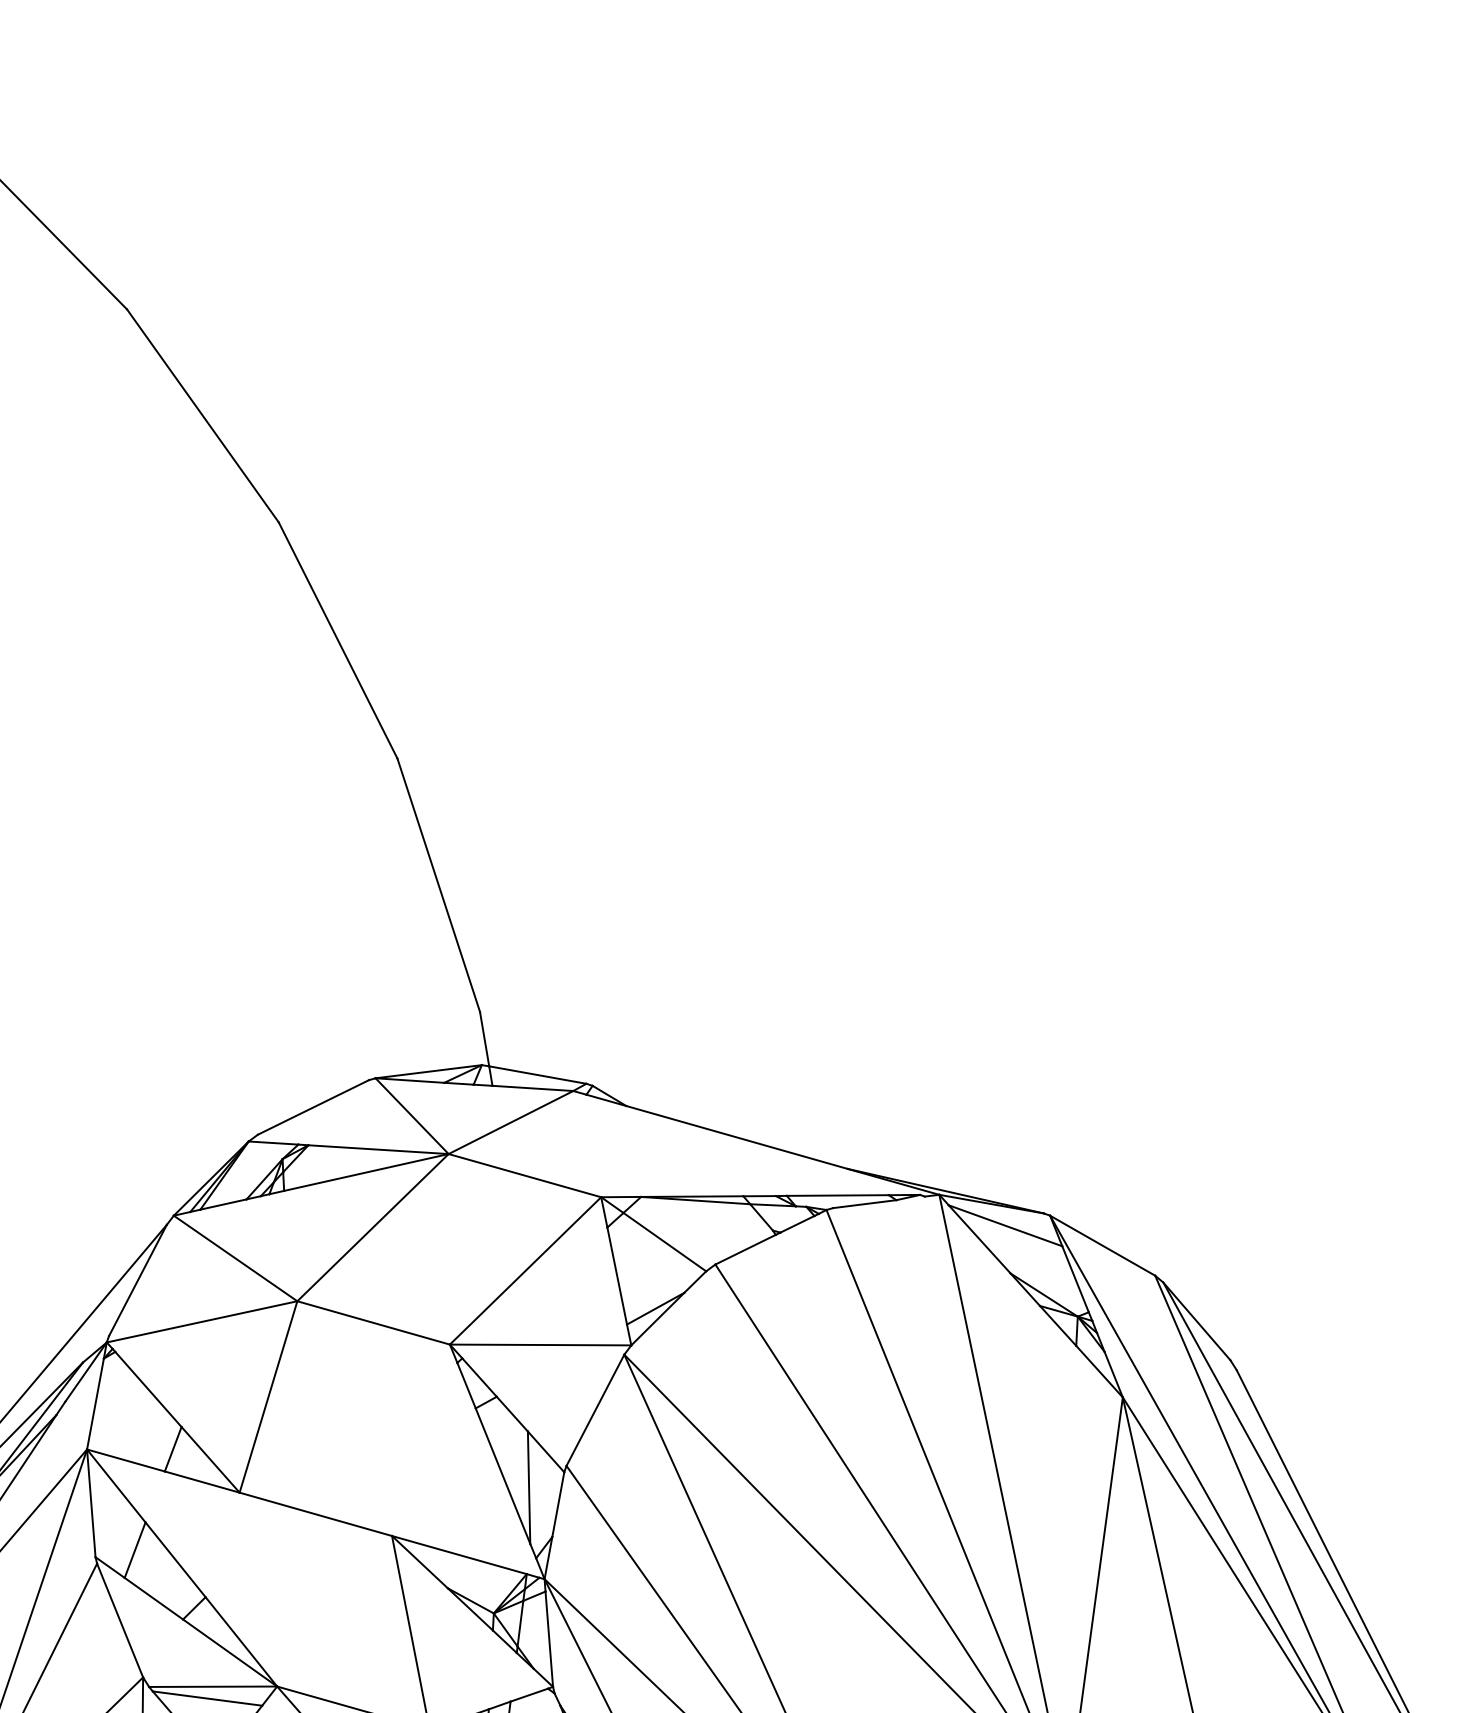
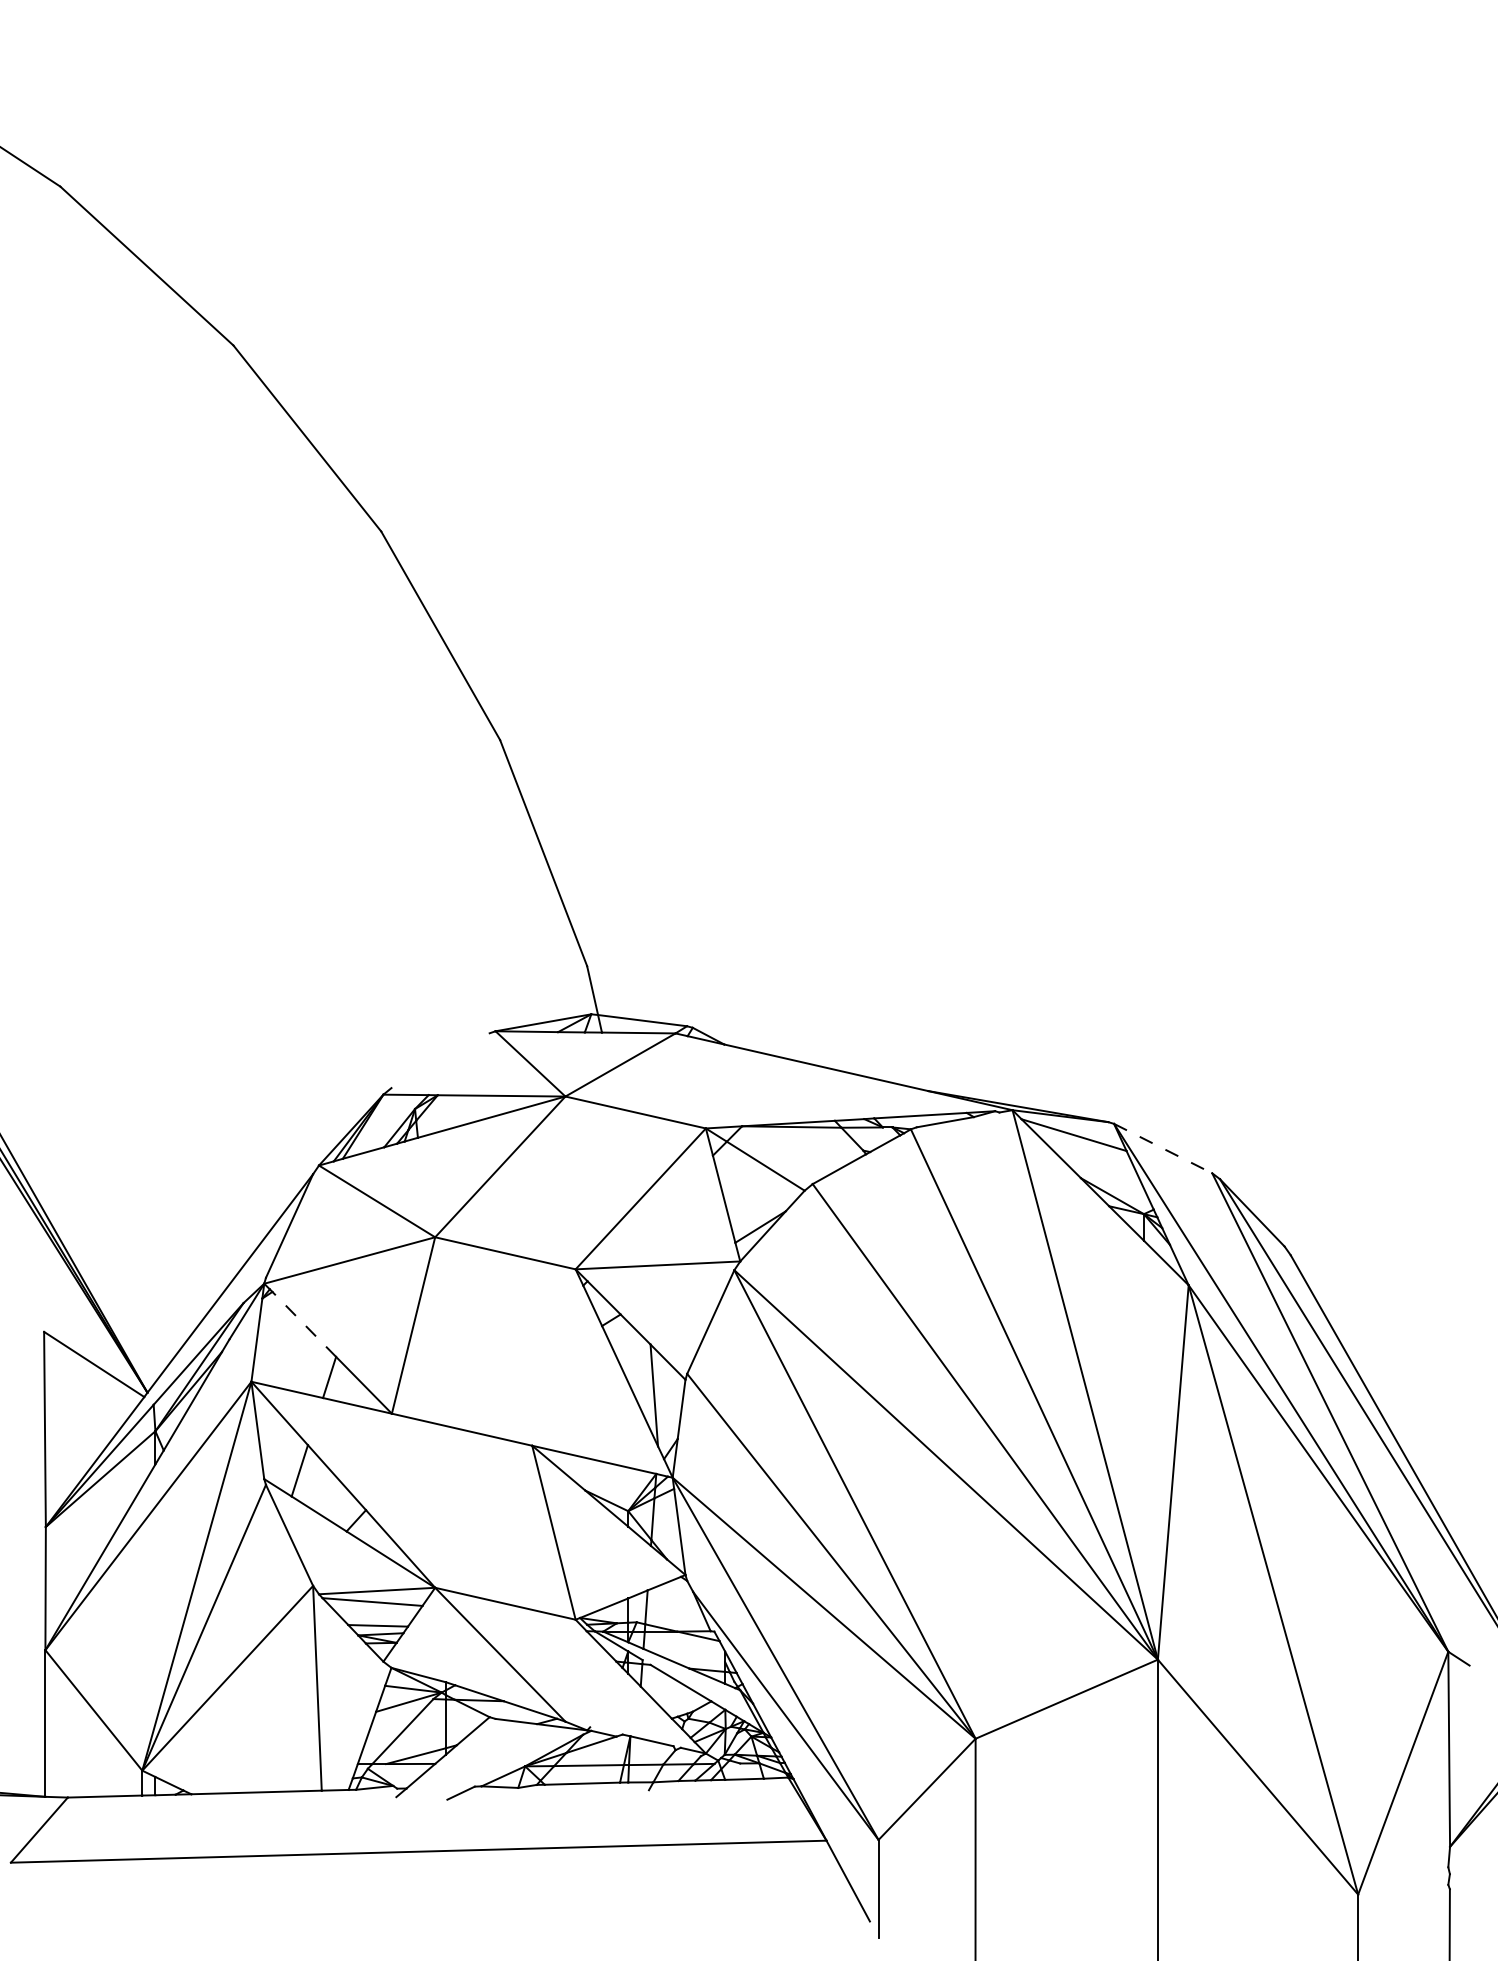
line: (313, 1107) -> (440, 1060), removed
line: (1103, 1245) -> (1163, 1148), solid -> dashed
line: (147, 1389) -> (303, 1324), solid -> dashed

